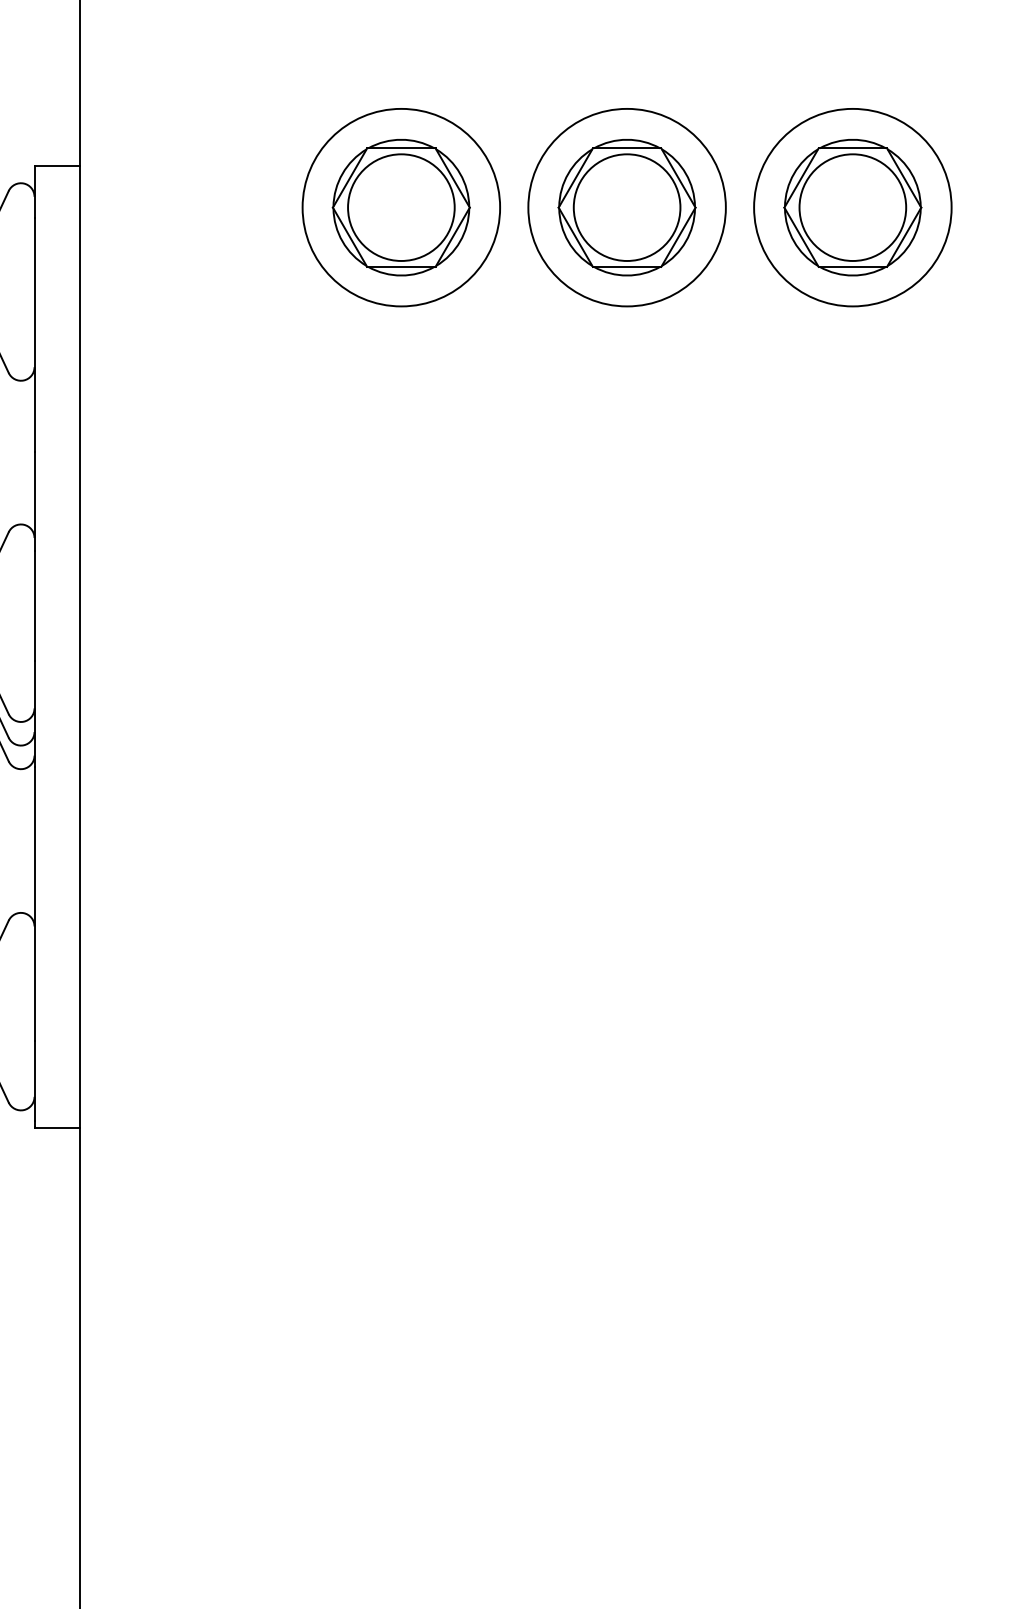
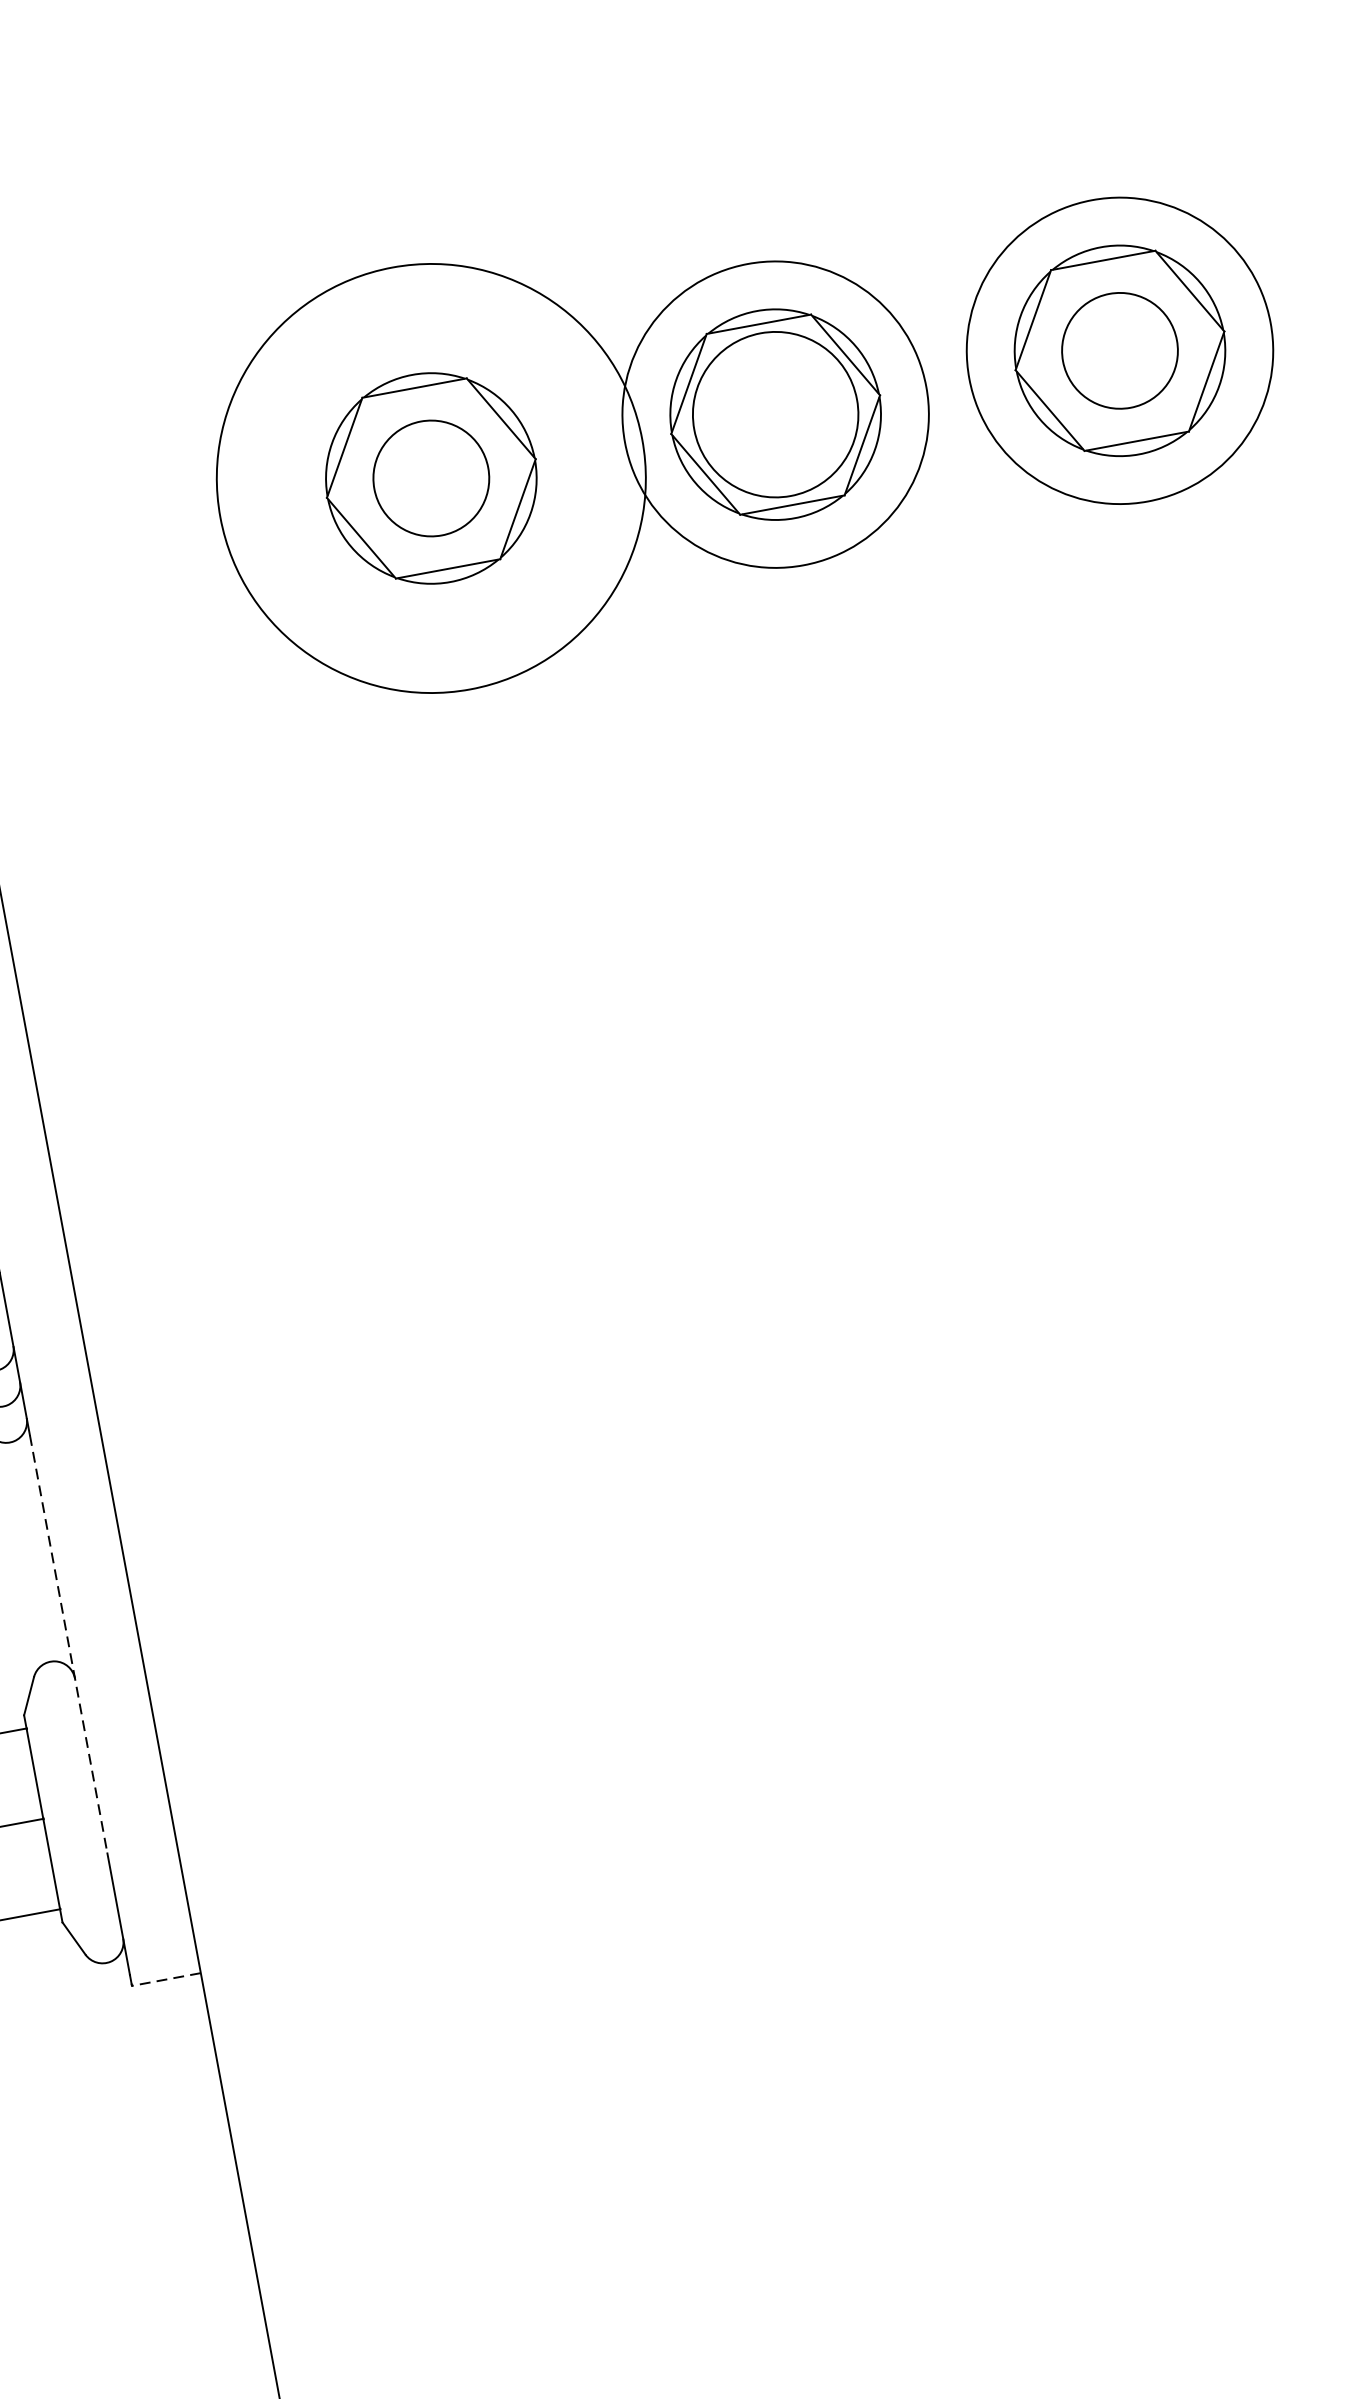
circle: (401, 207) -> (431, 478), size x0.7
circle: (401, 207) -> (431, 478), size x1.4
circle: (852, 207) -> (1119, 350), size x0.7
line: (34, 904) -> (68, 1645), solid -> dashed
line: (57, 1127) -> (166, 1978), solid -> dashed

